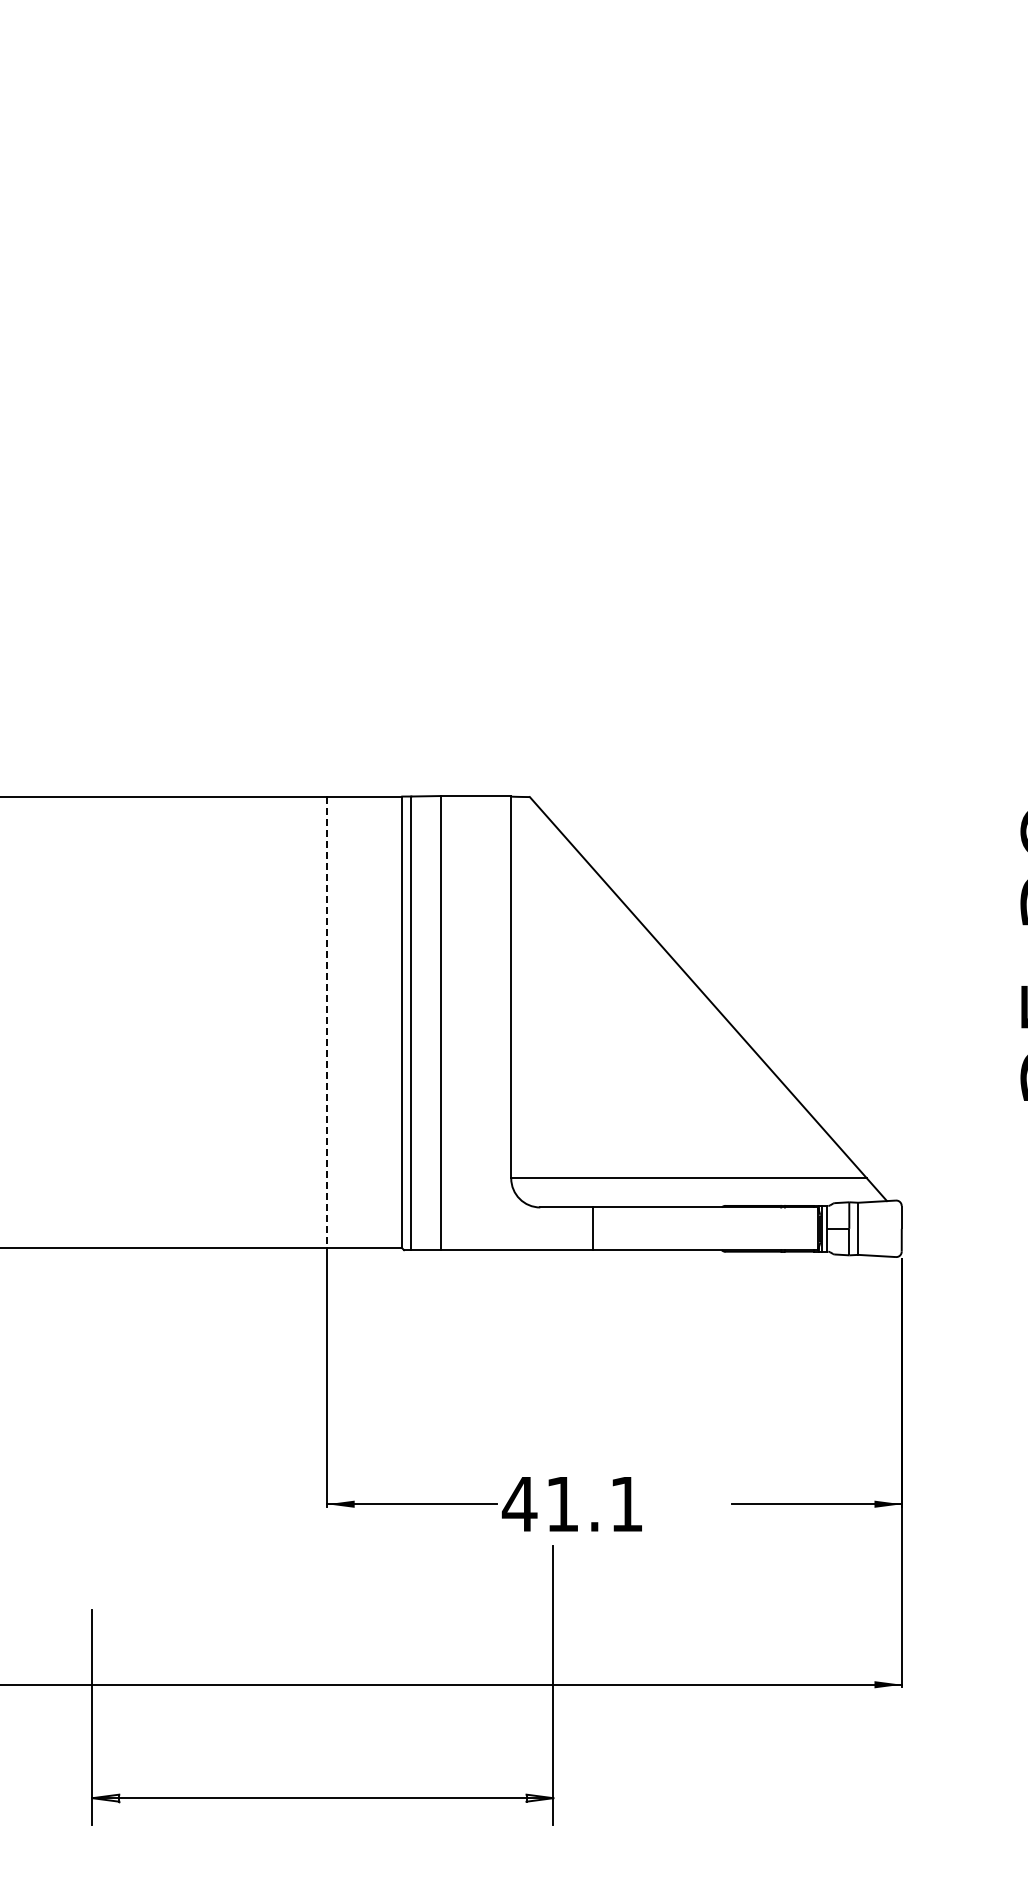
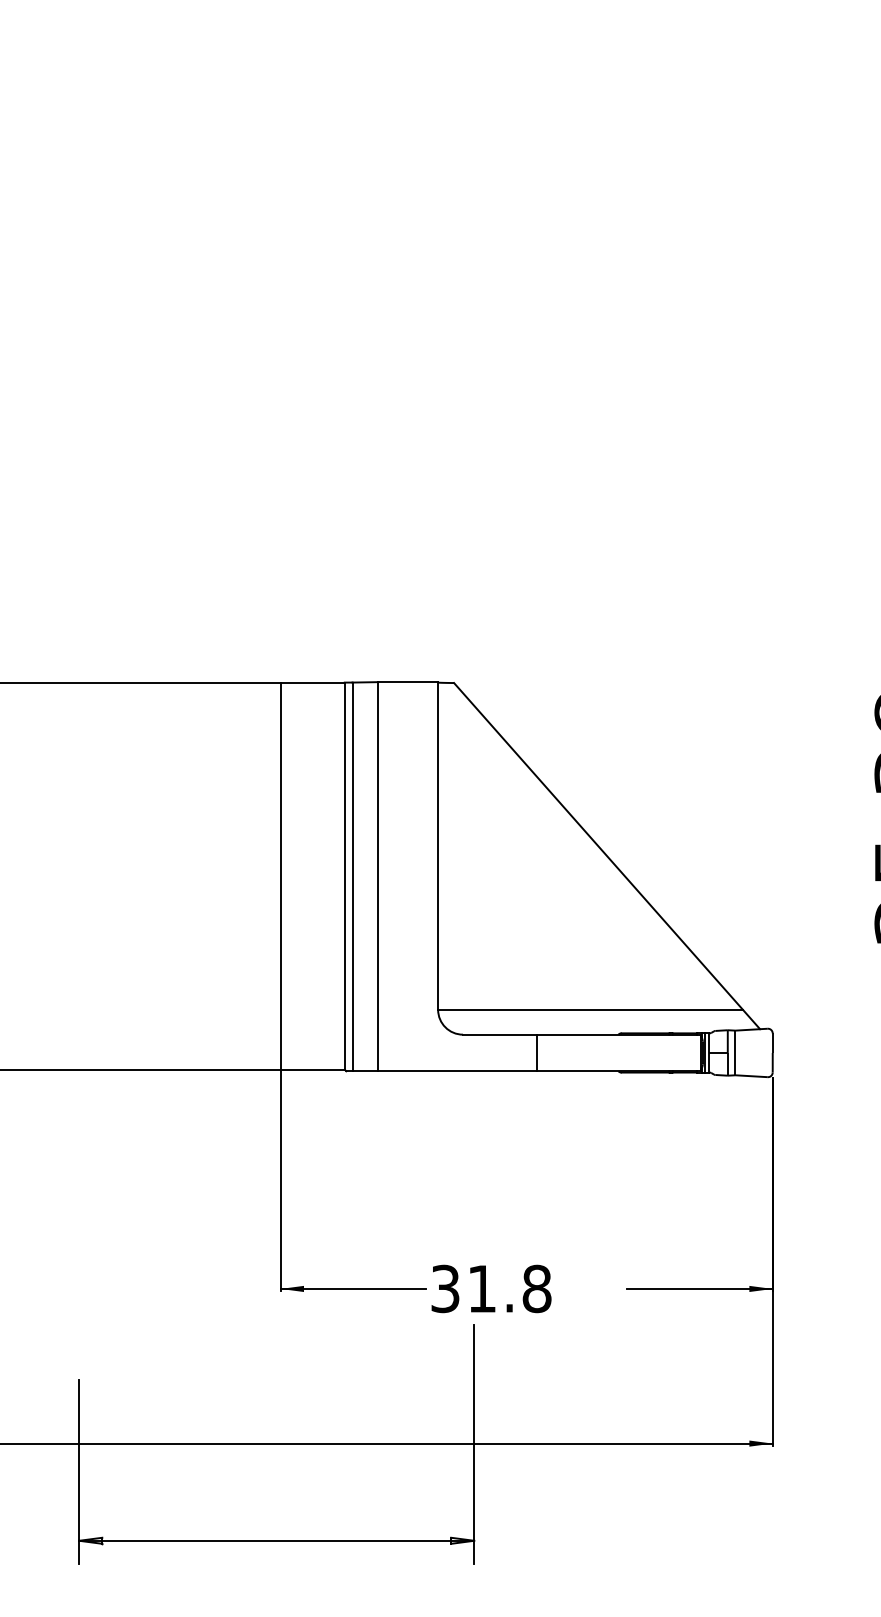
line: (327, 1022) -> (280, 876), dashed -> solid
line: (592, 1228) -> (536, 1052), moved
text: (572, 1504) -> (490, 1289), 41.1 -> 31.8

